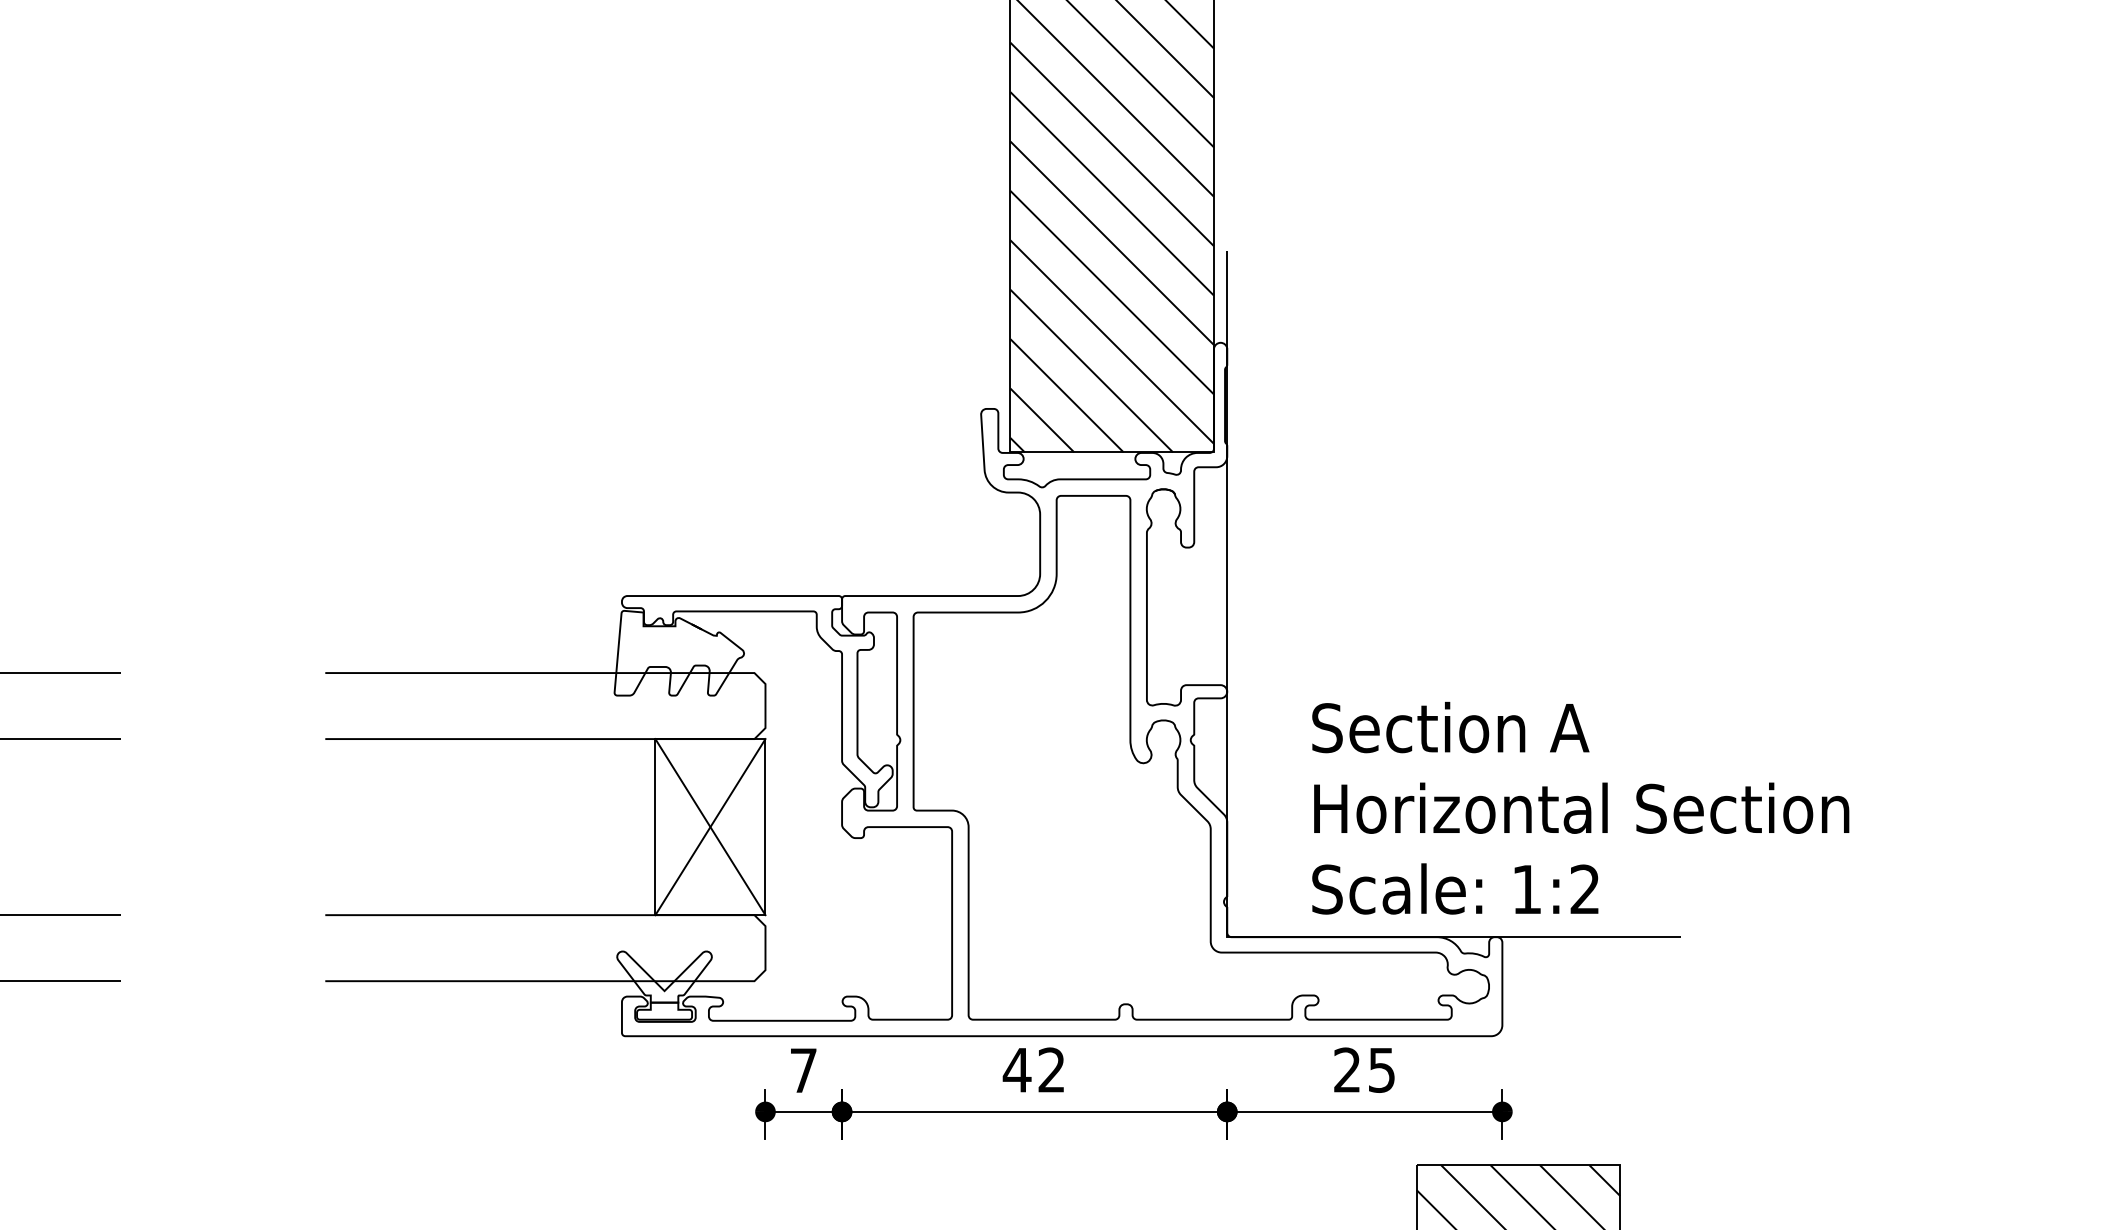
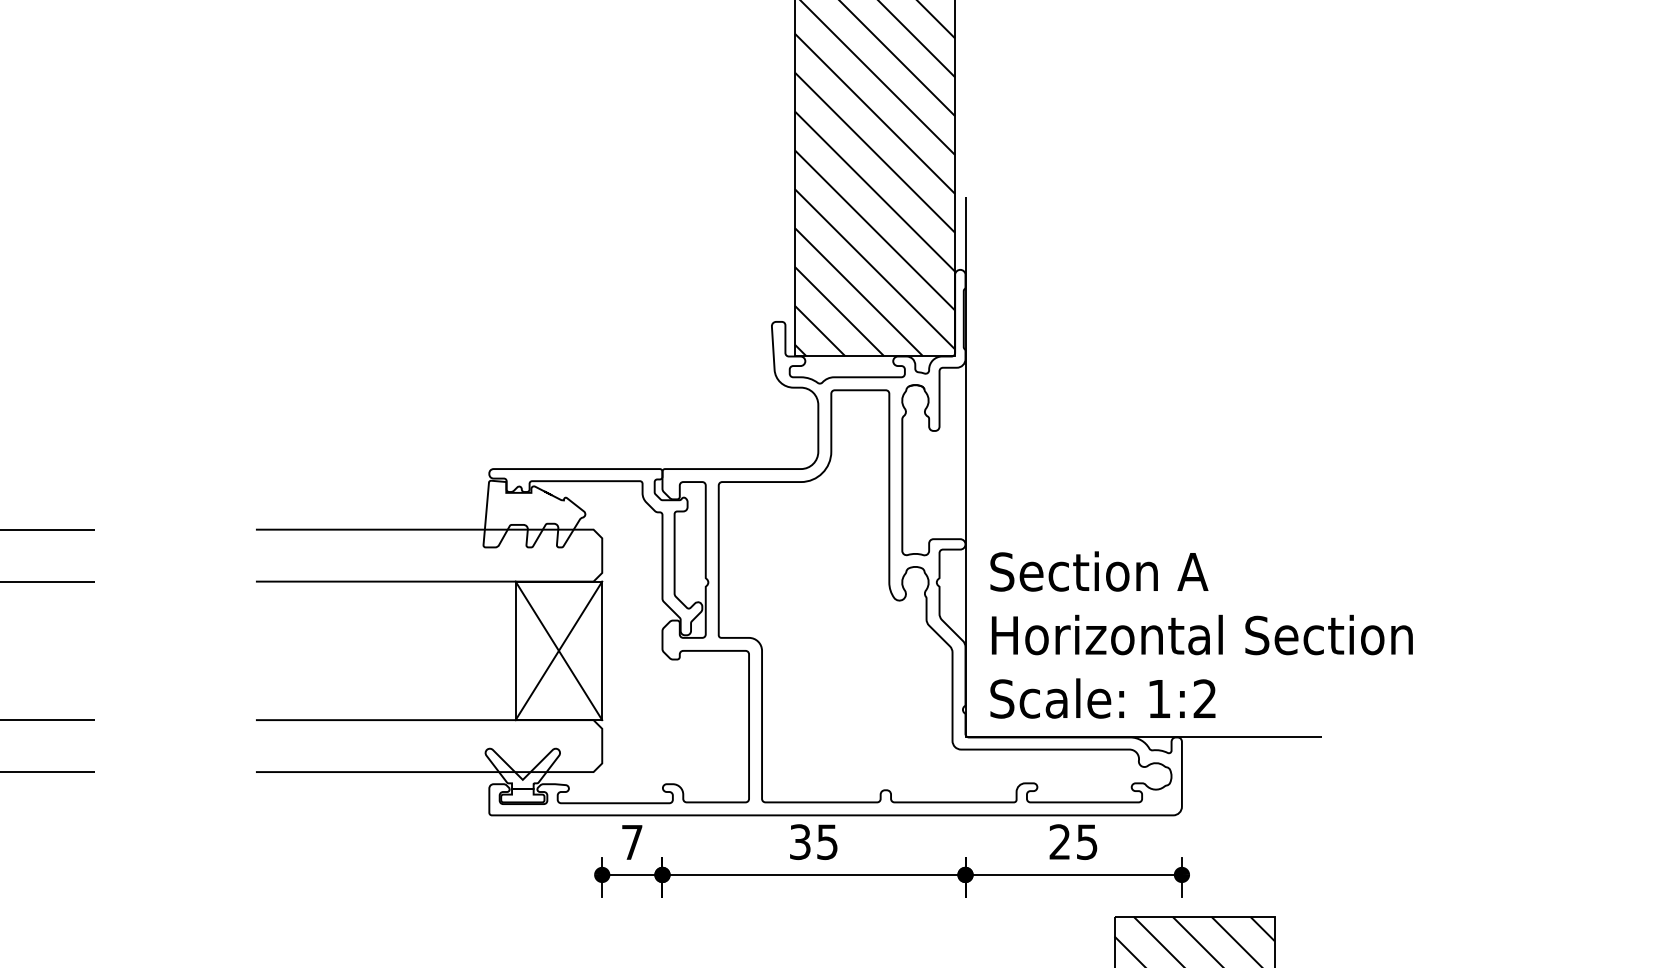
text: (1580, 807) -> (1201, 634), moved
text: (1034, 1070) -> (813, 842), 42 -> 35

